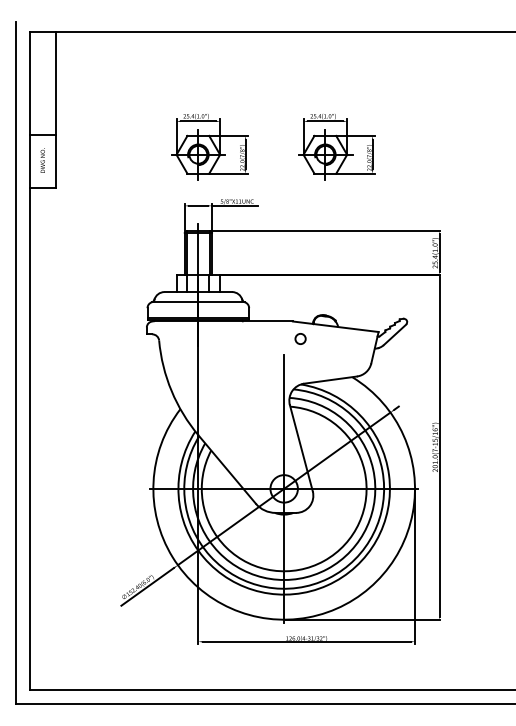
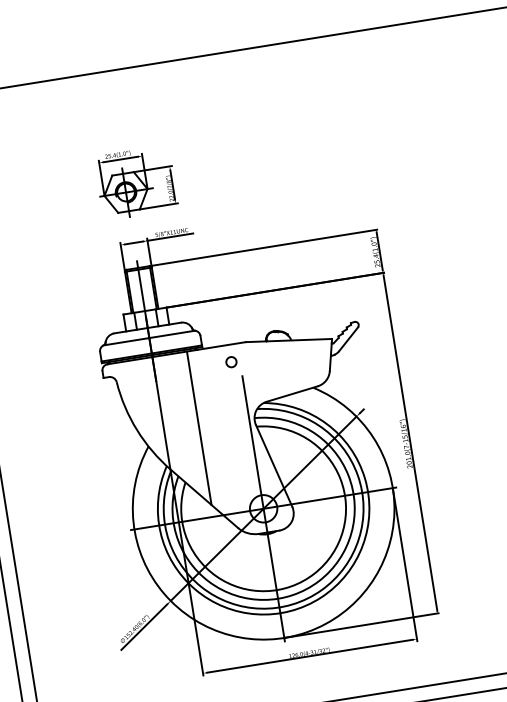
part: (336, 147) -> (261, 163), removed
circle: (300, 338) -> (231, 361), moved
line: (233, 398) -> (199, 427), added

